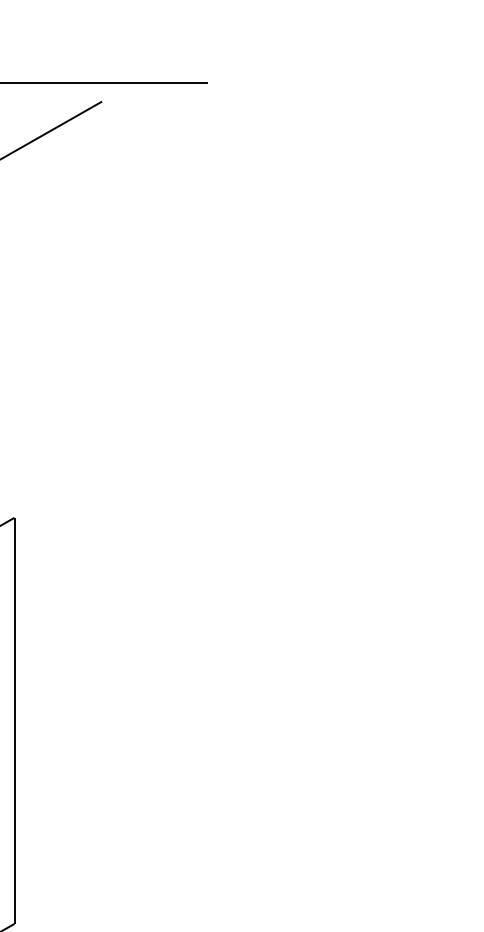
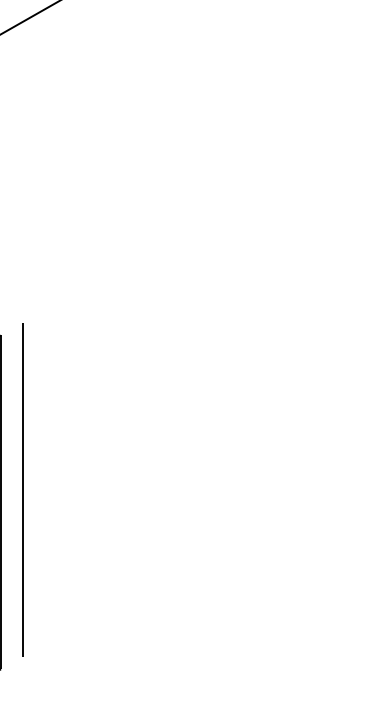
line: (41, 704) -> (23, 488), added

